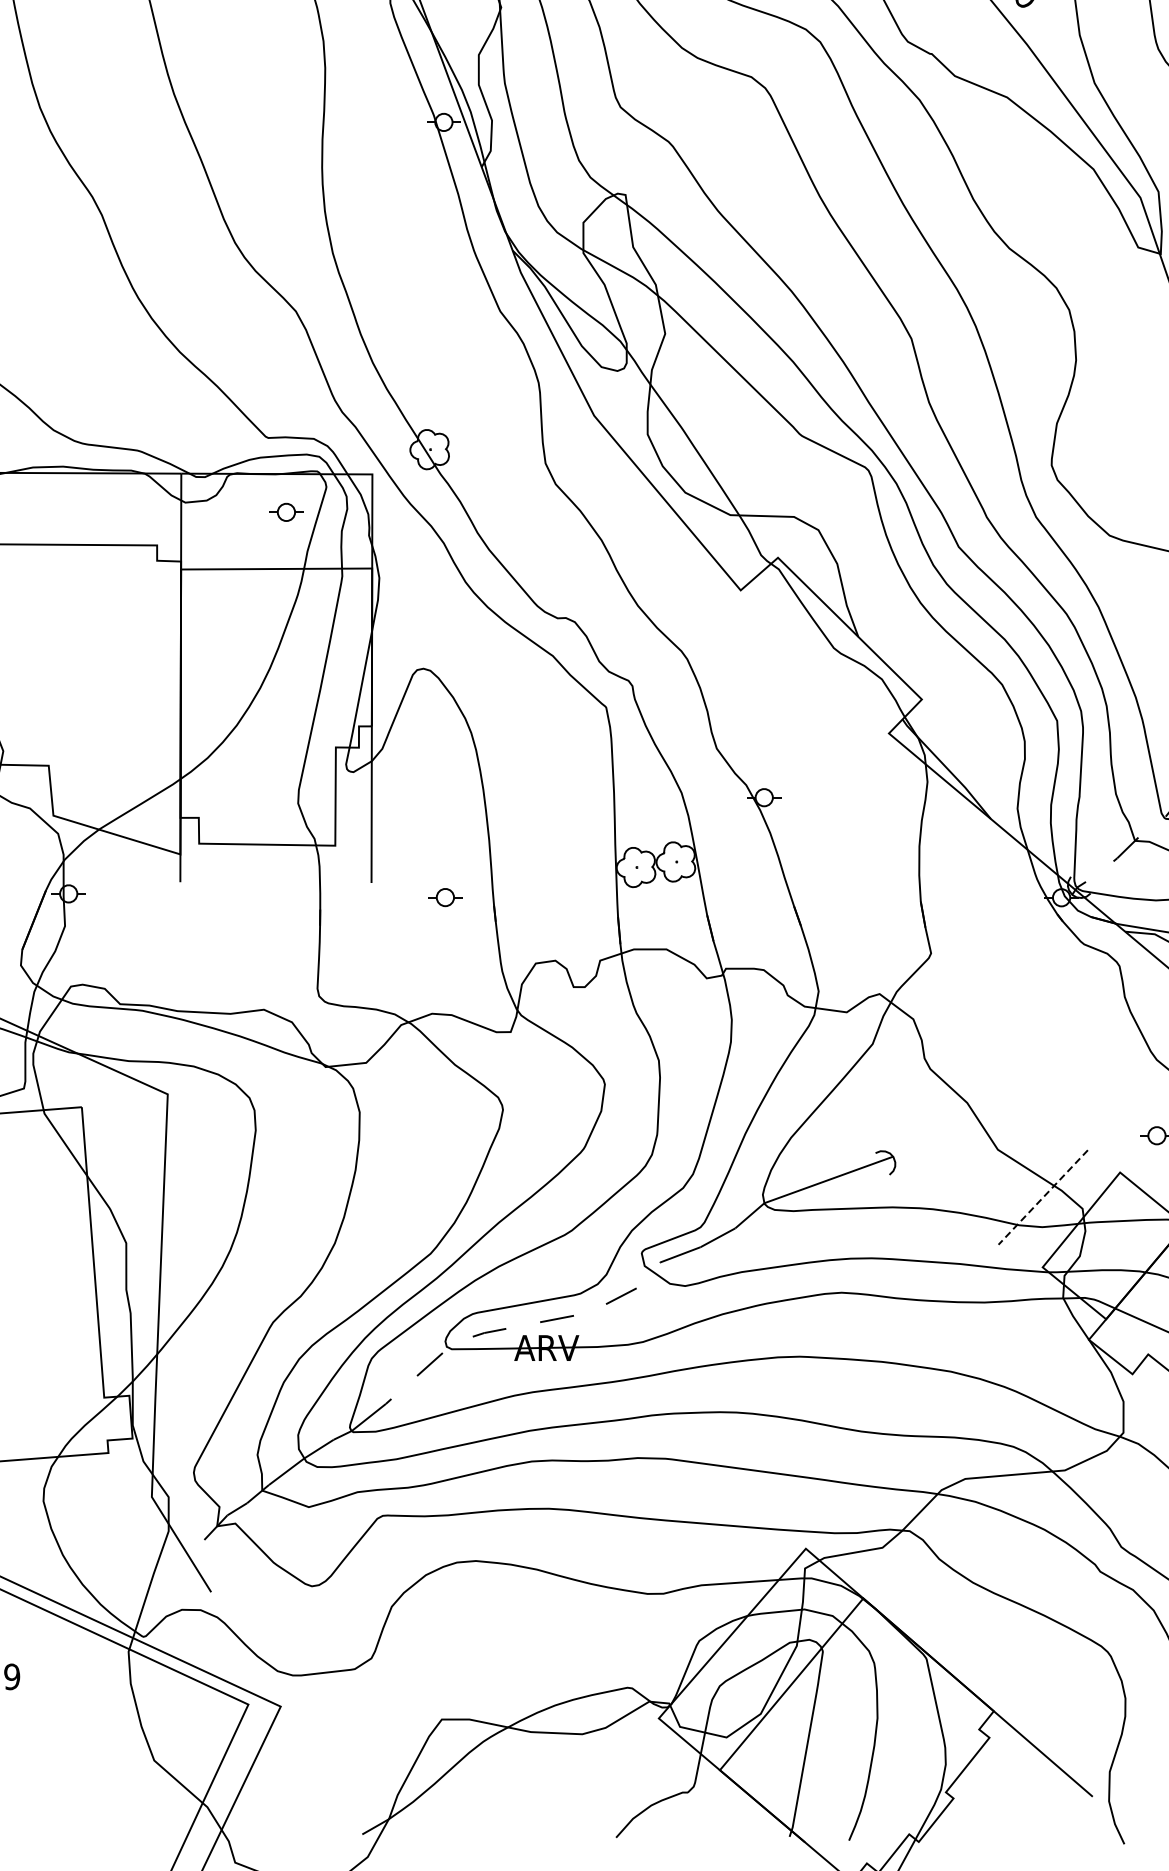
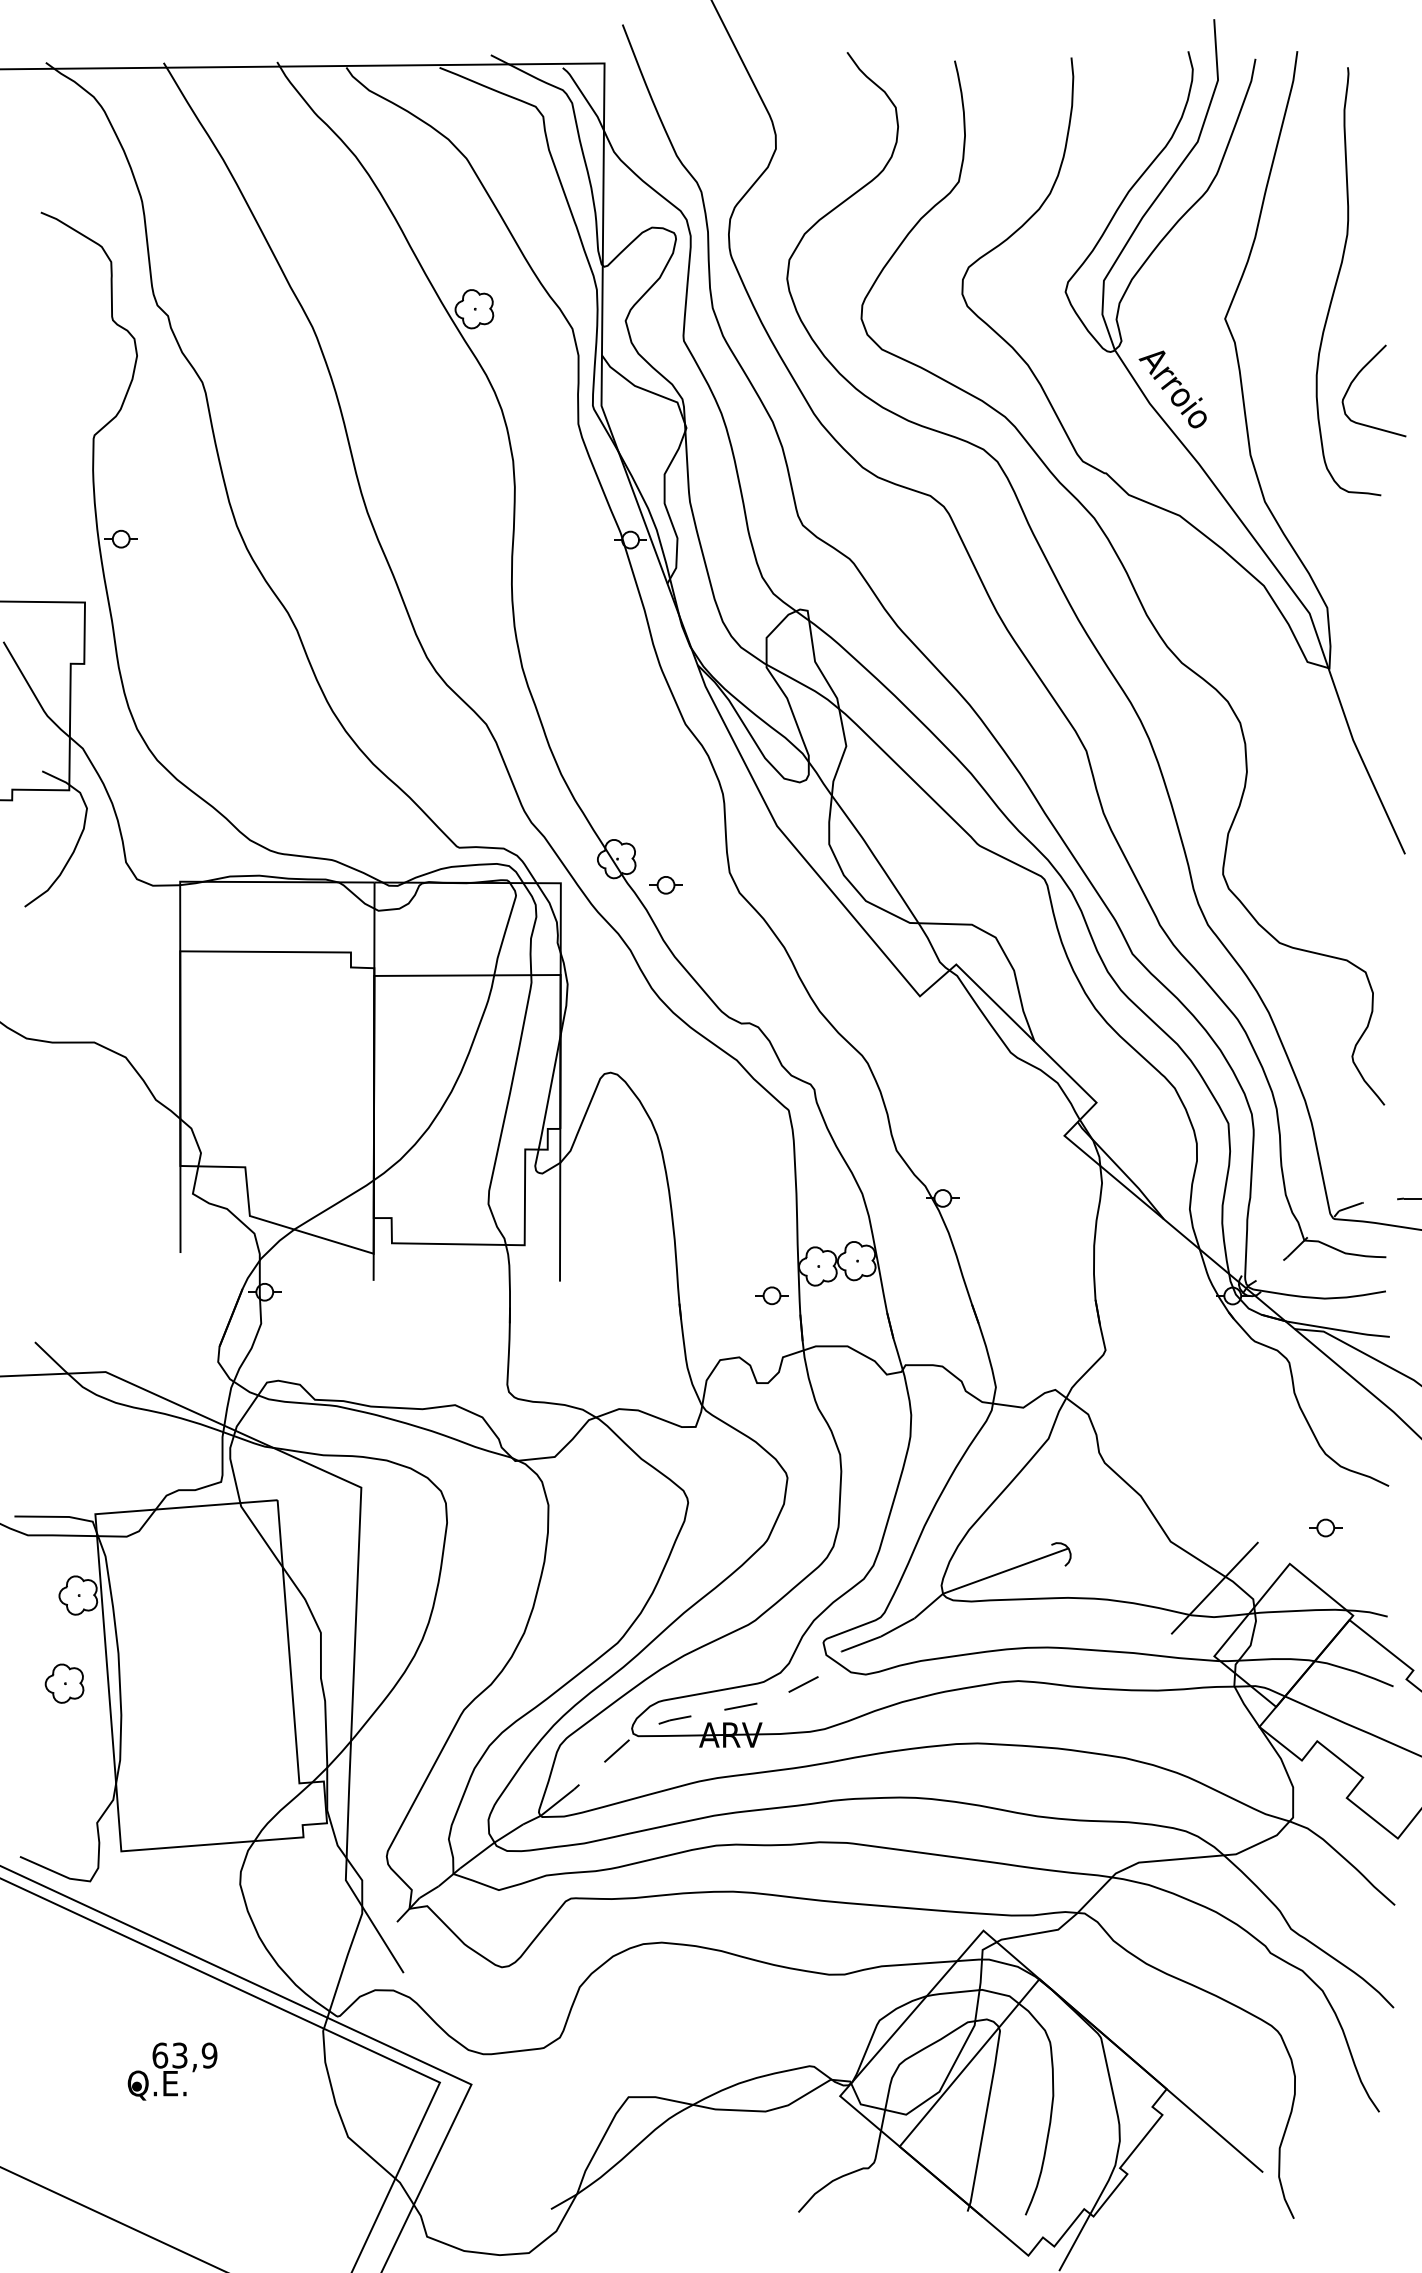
part: (285, 512) -> (665, 885), moved
part: (444, 897) -> (771, 1295), moved
line: (1042, 1197) -> (1214, 1588), dashed -> solid

